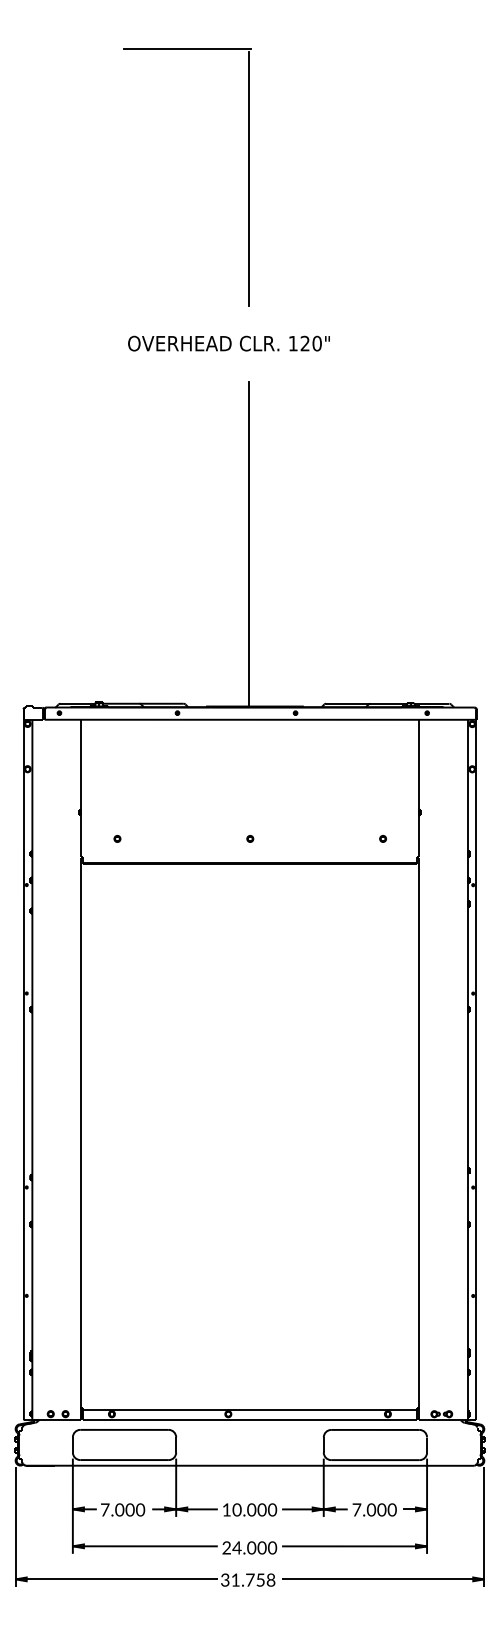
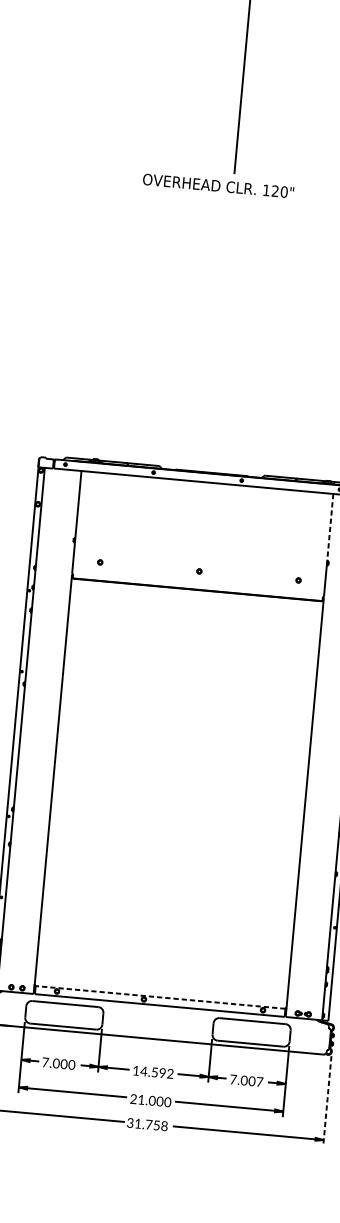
text: (228, 343) -> (218, 185), moved
line: (248, 542) -> (218, 350), removed
line: (418, 765) -> (329, 528), solid -> dashed
line: (249, 1409) -> (160, 997), solid -> dashed
text: (254, 1509) -> (156, 1072), 10.000 -> 14.592
text: (391, 1509) -> (259, 1081), 7.000 -> 7.007
line: (484, 1527) -> (327, 1101), solid -> dashed
text: (236, 1547) -> (140, 1099), 24.000 -> 21.000

